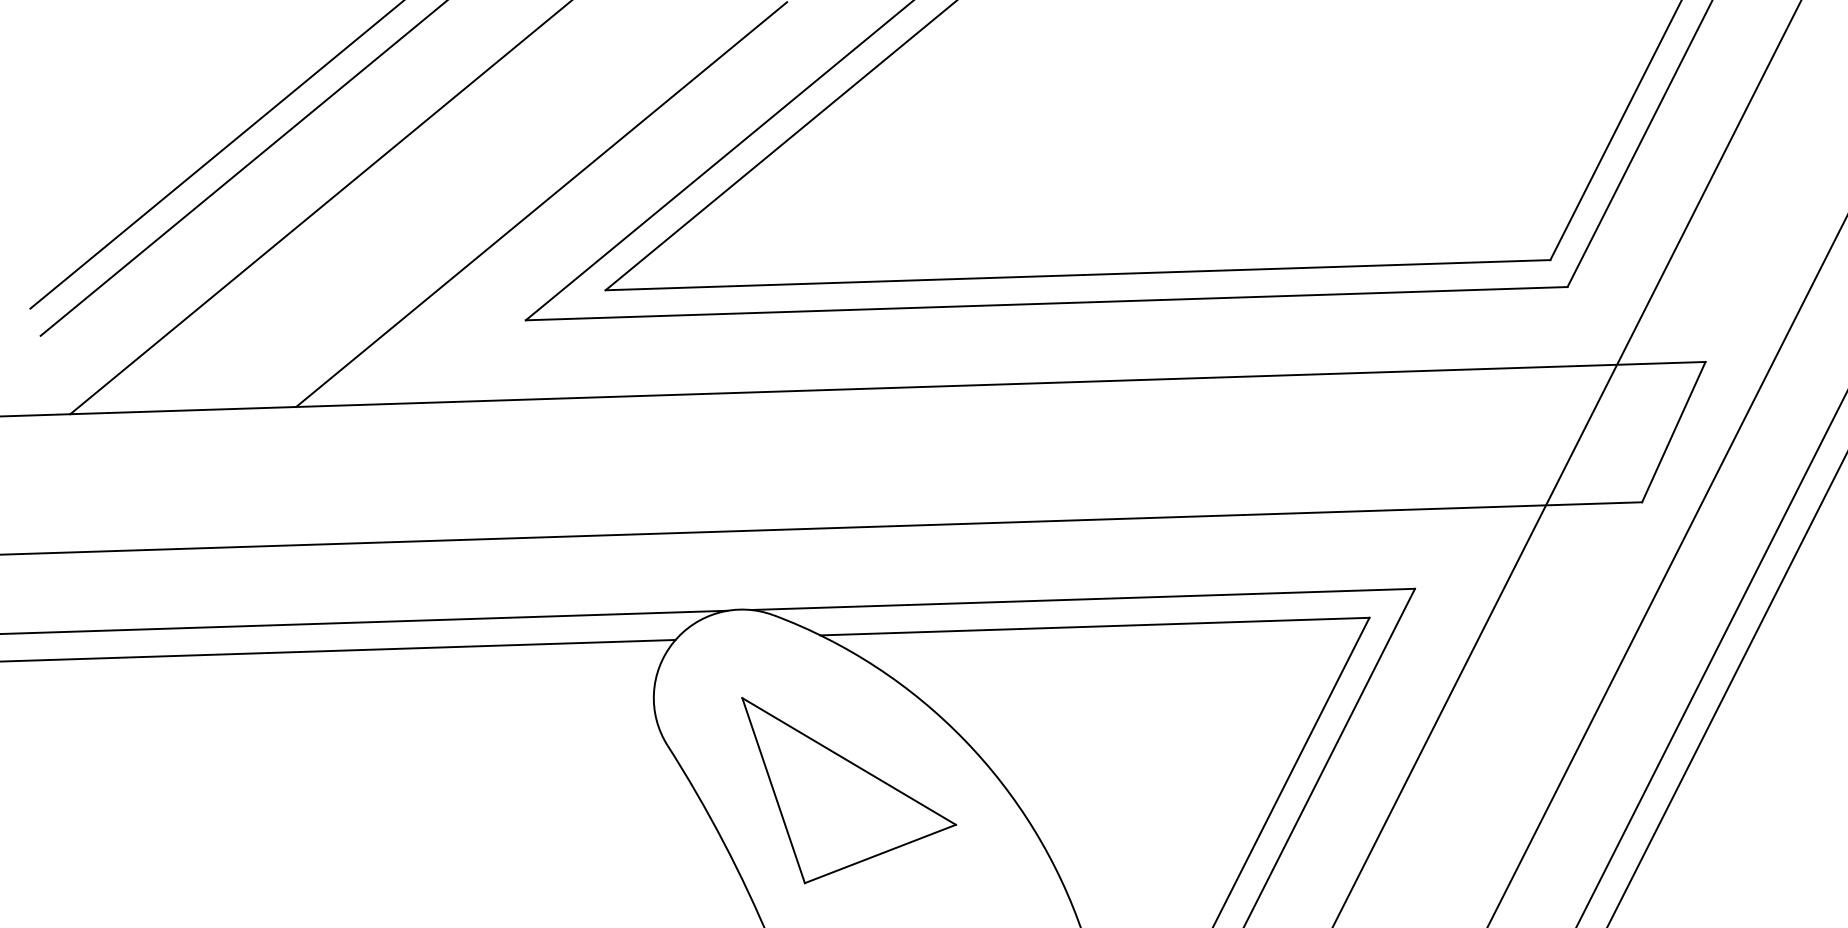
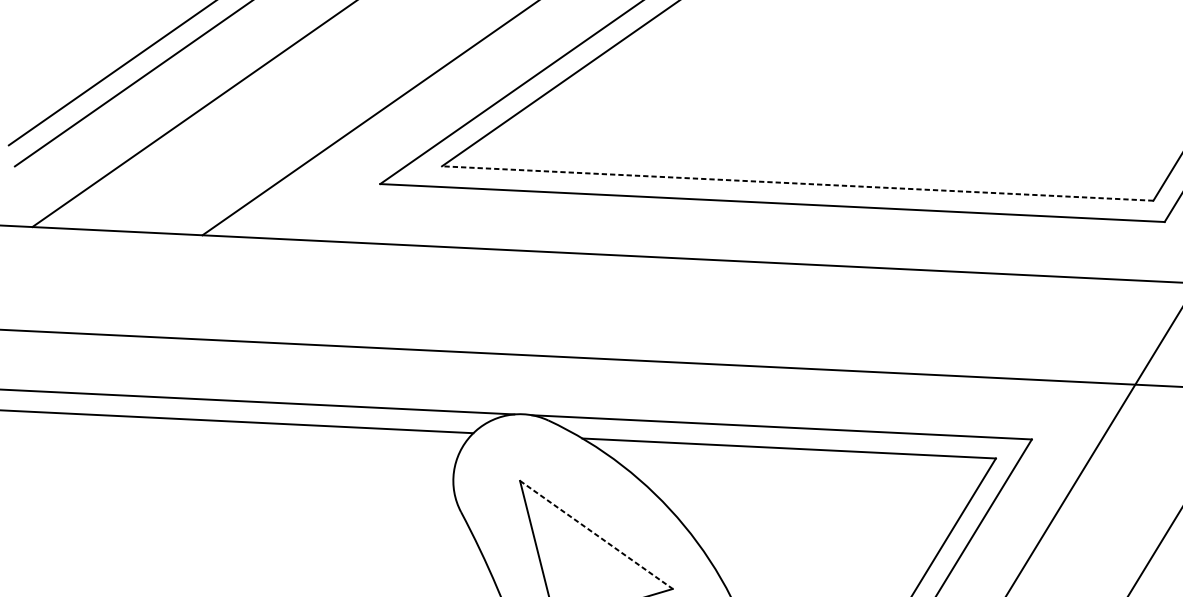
line: (1078, 275) -> (798, 183), solid -> dashed
line: (849, 761) -> (596, 534), solid -> dashed

